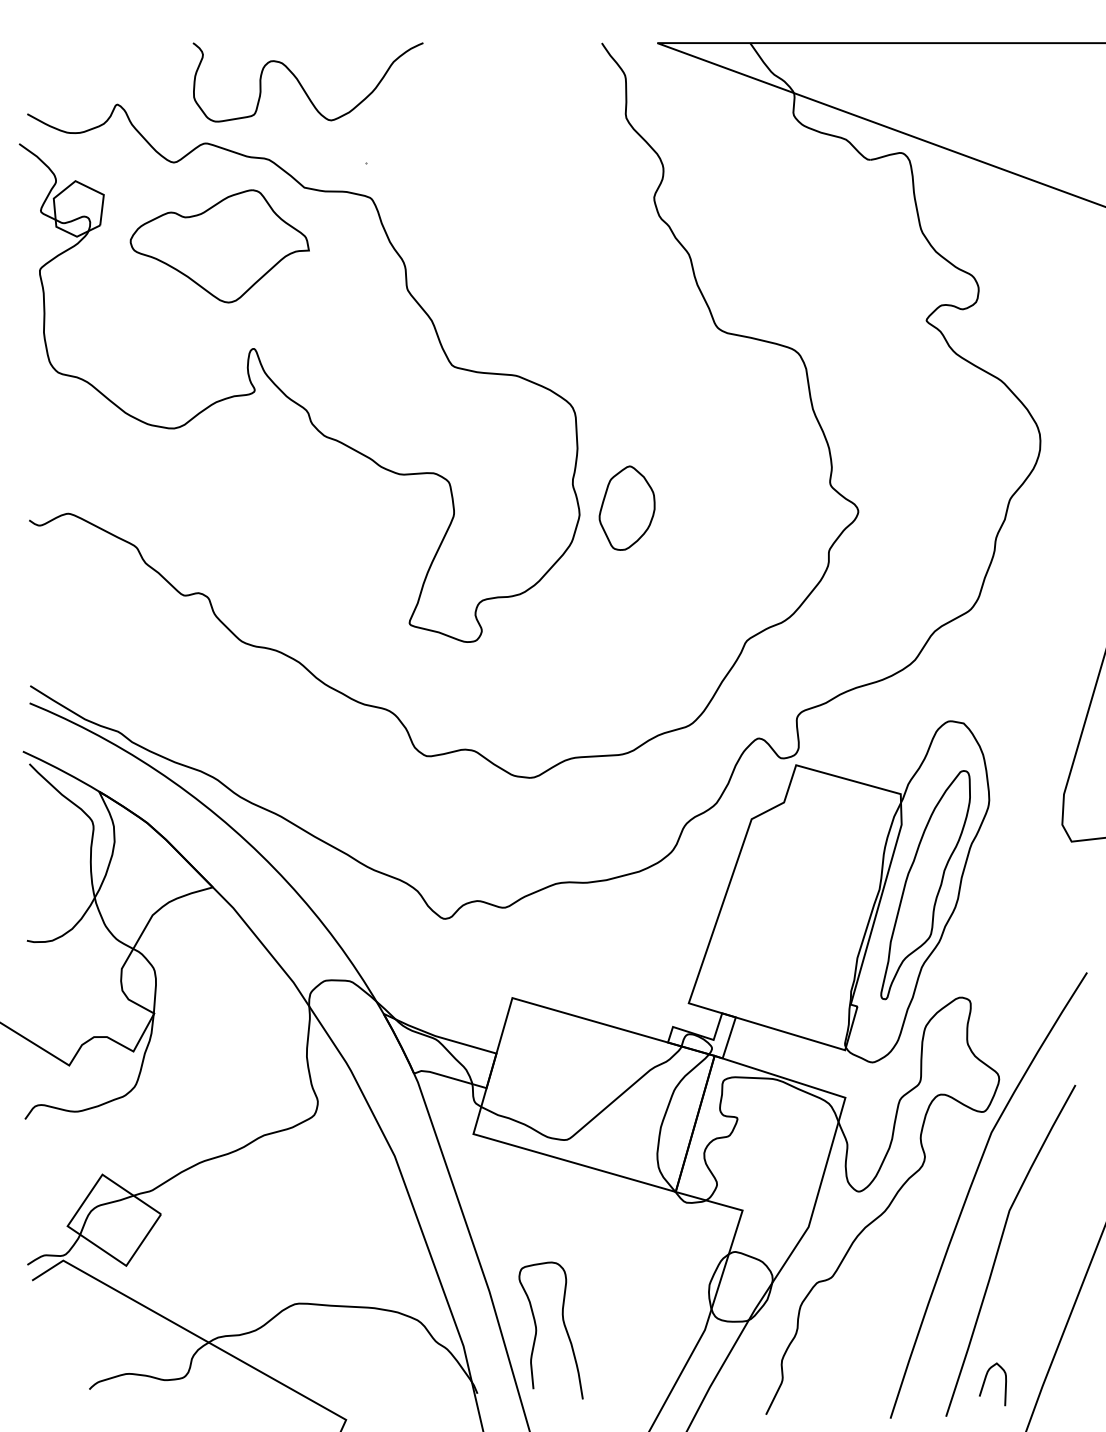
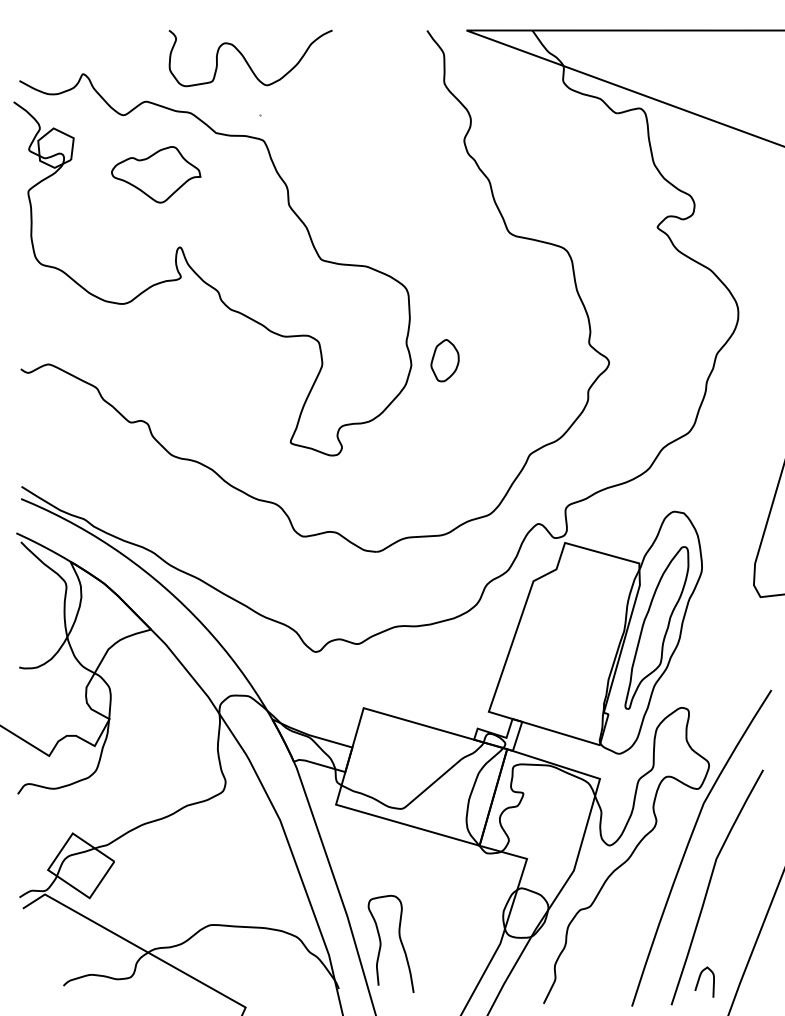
curve: (302, 83) -> (246, 59), moved
part: (220, 246) -> (156, 174), size x0.7
part: (626, 508) -> (444, 360), size x0.7

